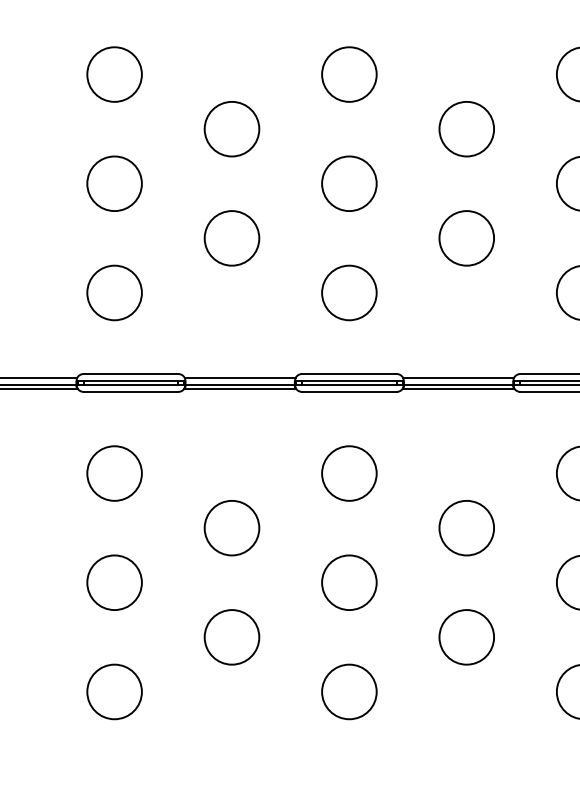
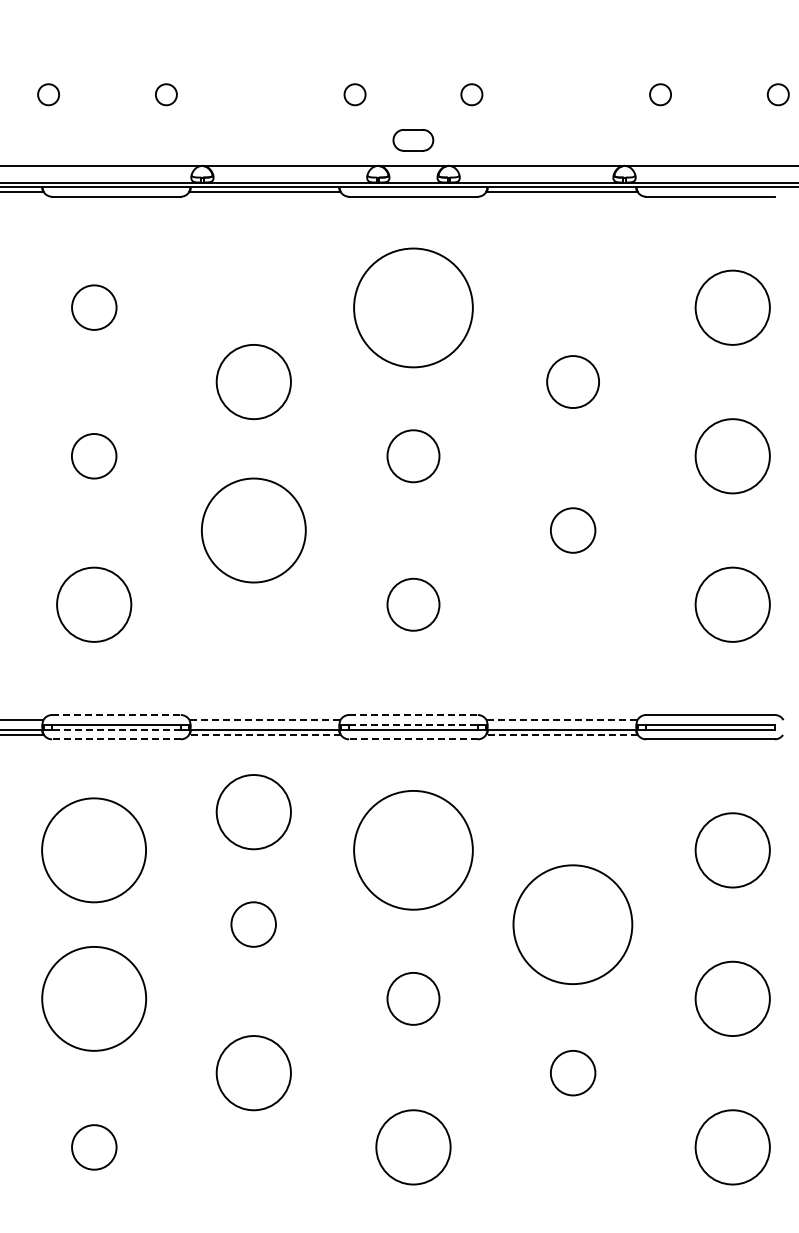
circle: (114, 74) -> (94, 307), size x0.6
circle: (349, 74) -> (413, 307), size x1.6
circle: (467, 128) -> (573, 381), size x0.7
circle: (114, 183) -> (94, 456), size x0.6
circle: (349, 183) -> (413, 456), size x0.7
circle: (231, 238) -> (253, 530), size x1.4
circle: (467, 238) -> (573, 530), size x0.6
circle: (349, 292) -> (413, 604), size x0.7
line: (131, 374) -> (116, 715), solid -> dashed
line: (349, 374) -> (413, 715), solid -> dashed
line: (240, 378) -> (265, 720), solid -> dashed
line: (458, 378) -> (562, 720), solid -> dashed
line: (349, 381) -> (413, 725), solid -> dashed
line: (130, 385) -> (115, 730), solid -> dashed
line: (239, 389) -> (264, 735), solid -> dashed
line: (458, 389) -> (561, 735), solid -> dashed
line: (130, 392) -> (115, 739), solid -> dashed
line: (348, 392) -> (412, 739), solid -> dashed
circle: (231, 445) -> (253, 812), added
circle: (114, 473) -> (94, 850), size x1.4
circle: (349, 473) -> (413, 850), size x1.6
circle: (231, 528) -> (253, 924), size x0.6
circle: (467, 528) -> (573, 924), size x1.6
circle: (114, 582) -> (94, 998), size x1.4
circle: (349, 582) -> (413, 998), size x0.7
circle: (467, 637) -> (573, 1073), size x0.6
circle: (114, 692) -> (94, 1147), size x0.6

